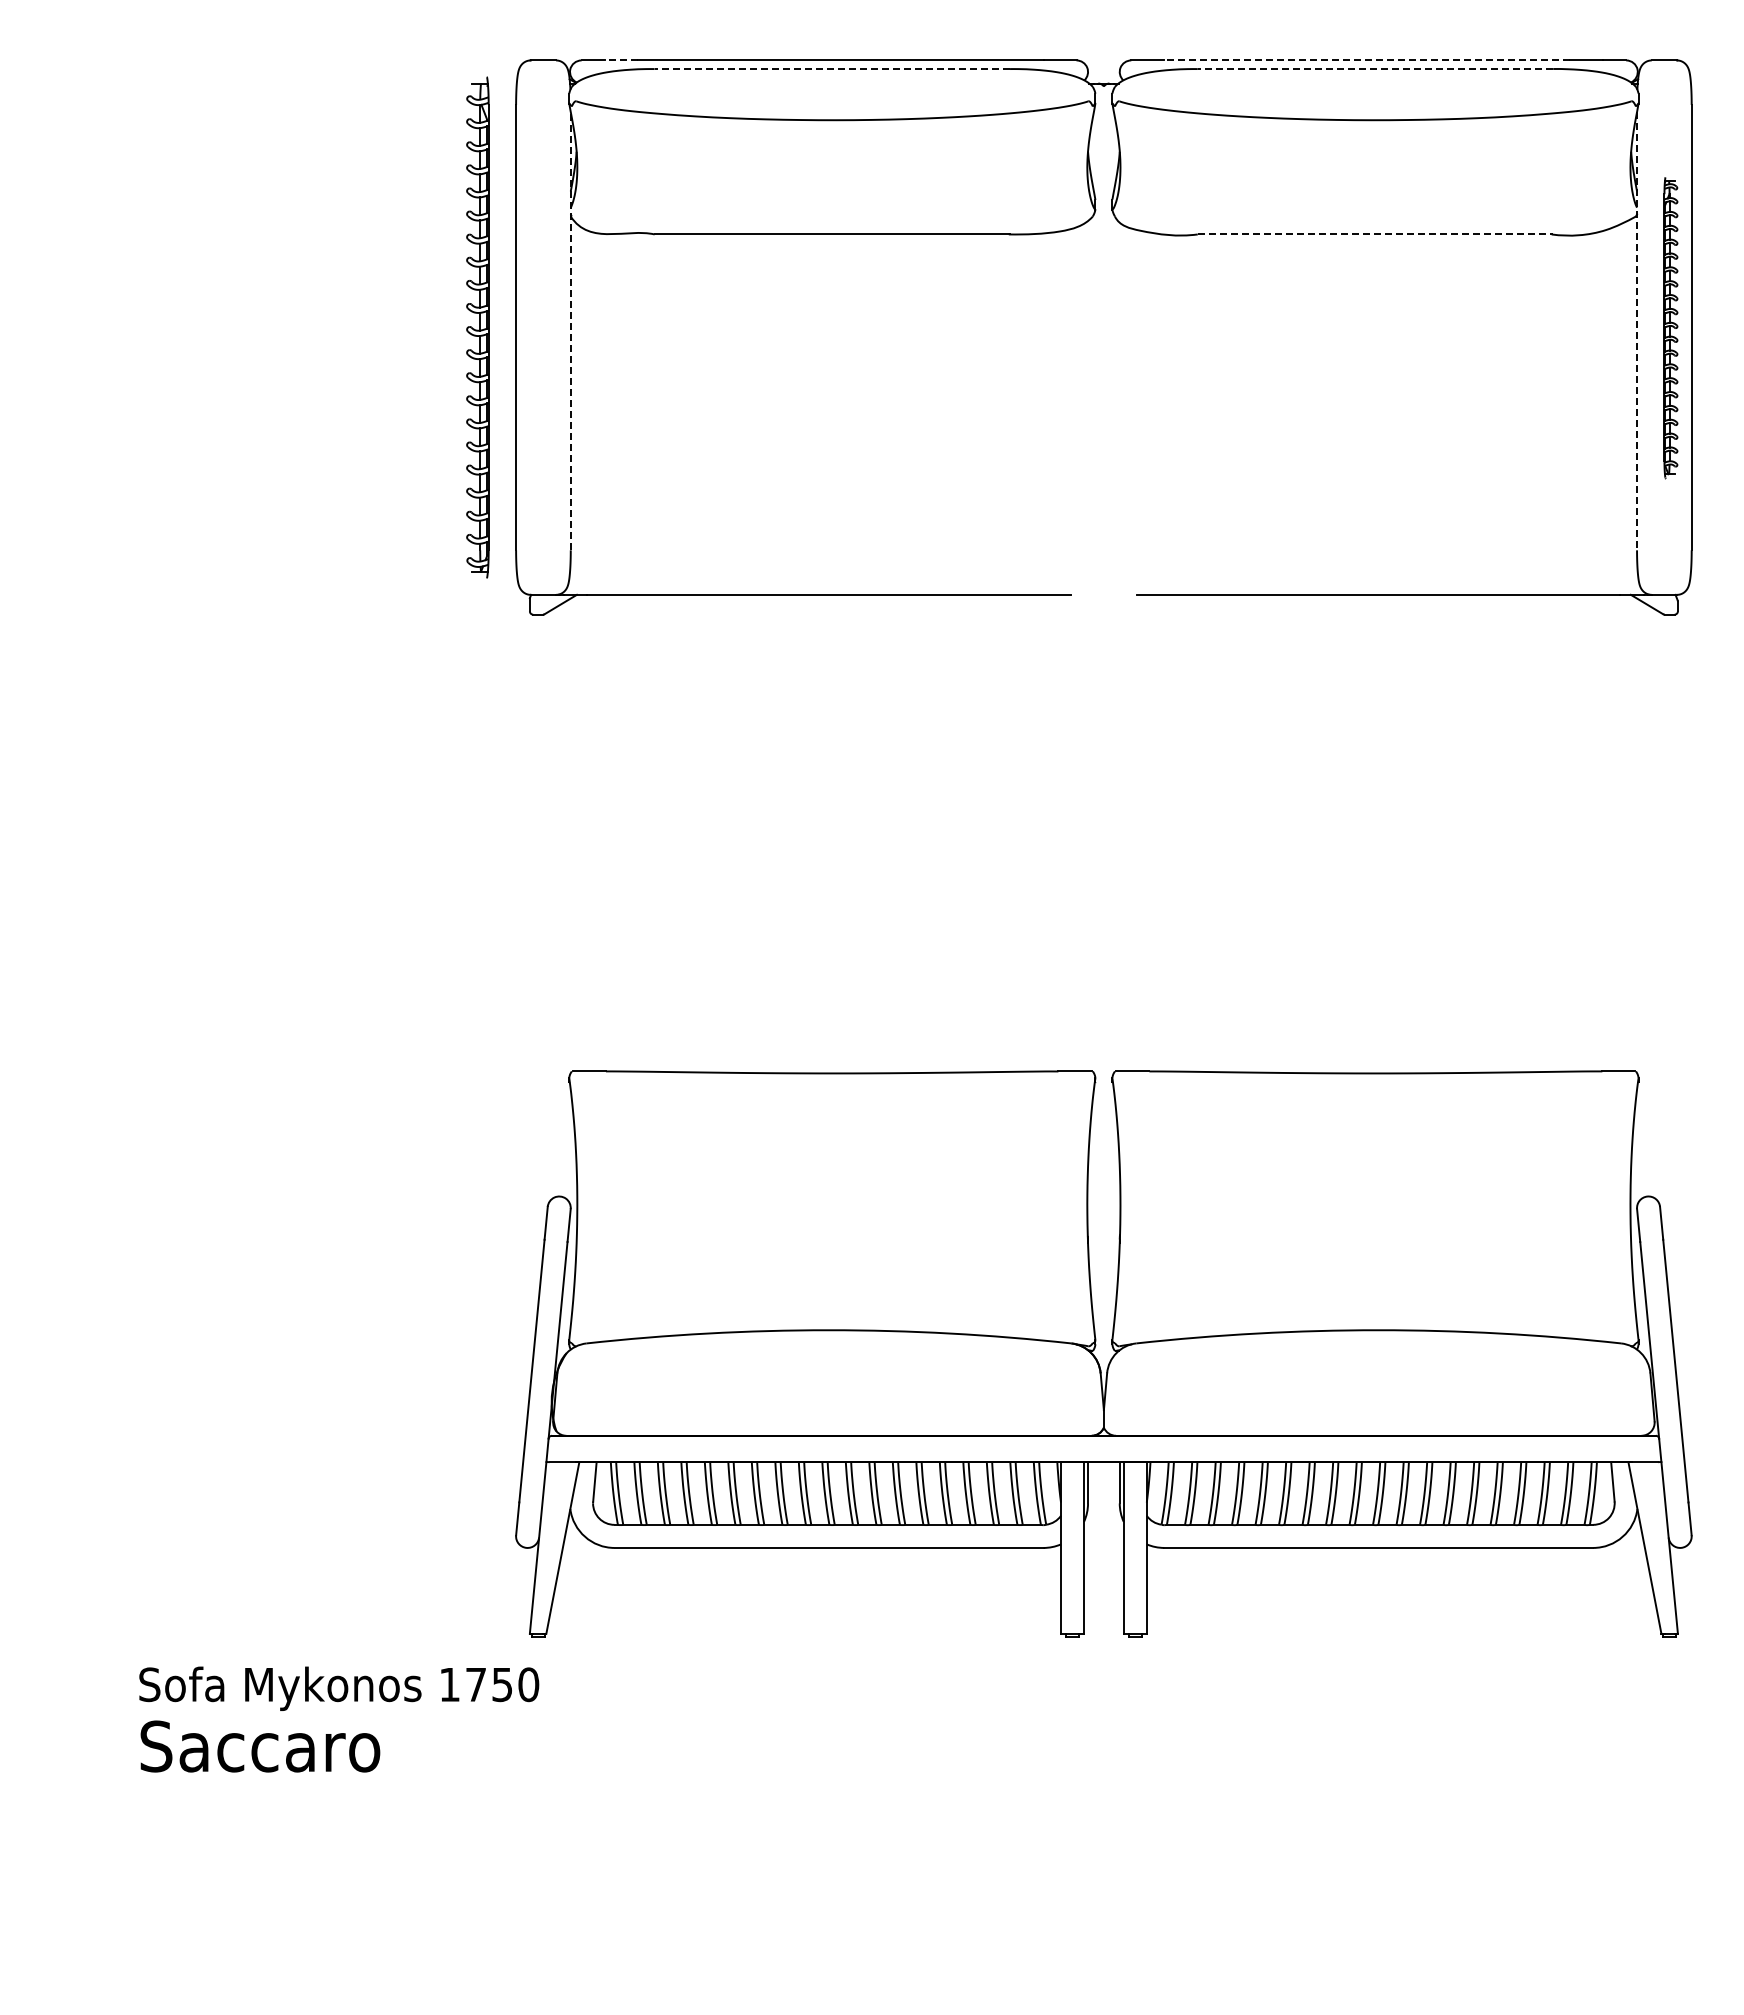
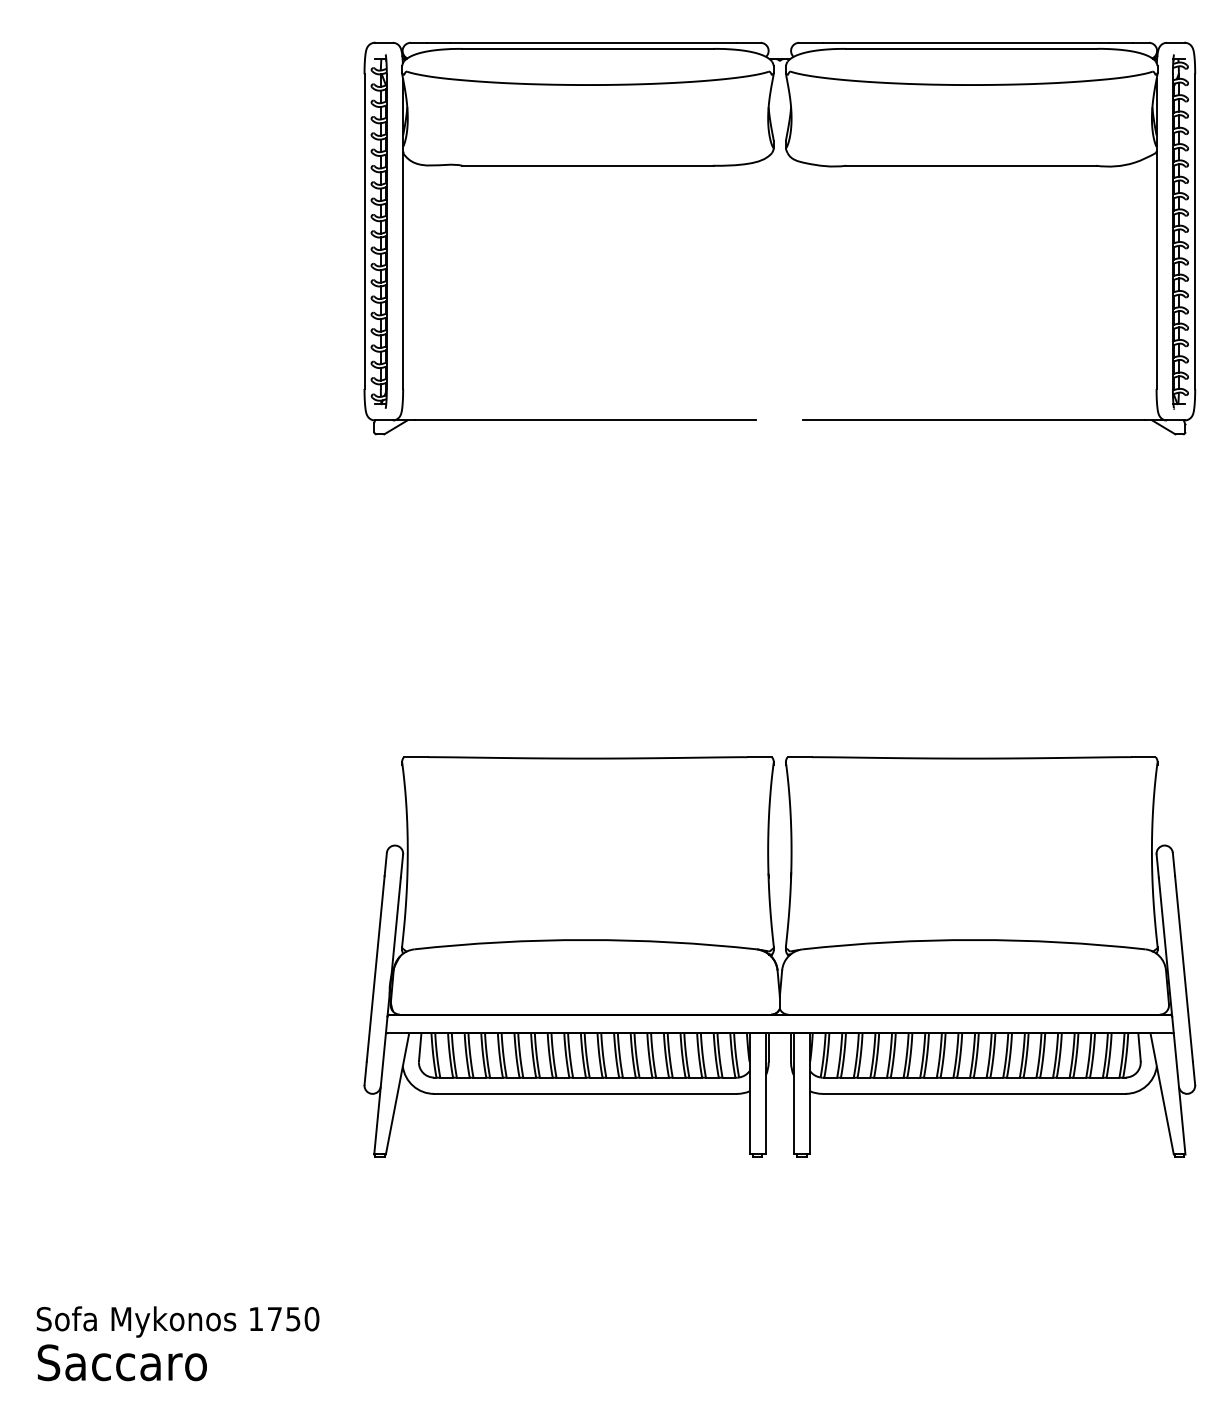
line: (620, 60) -> (438, 42), dashed -> solid
line: (1367, 60) -> (966, 42), dashed -> solid
line: (832, 69) -> (588, 49), dashed -> solid
line: (1375, 69) -> (971, 49), dashed -> solid
line: (1375, 234) -> (971, 165), dashed -> solid
part: (477, 327) -> (378, 231), moved
part: (1670, 327) -> (1180, 231), size x1.67
line: (570, 330) -> (402, 233), dashed -> solid
line: (1637, 331) -> (1156, 234), dashed -> solid
text: (339, 1719) -> (178, 1343), moved

